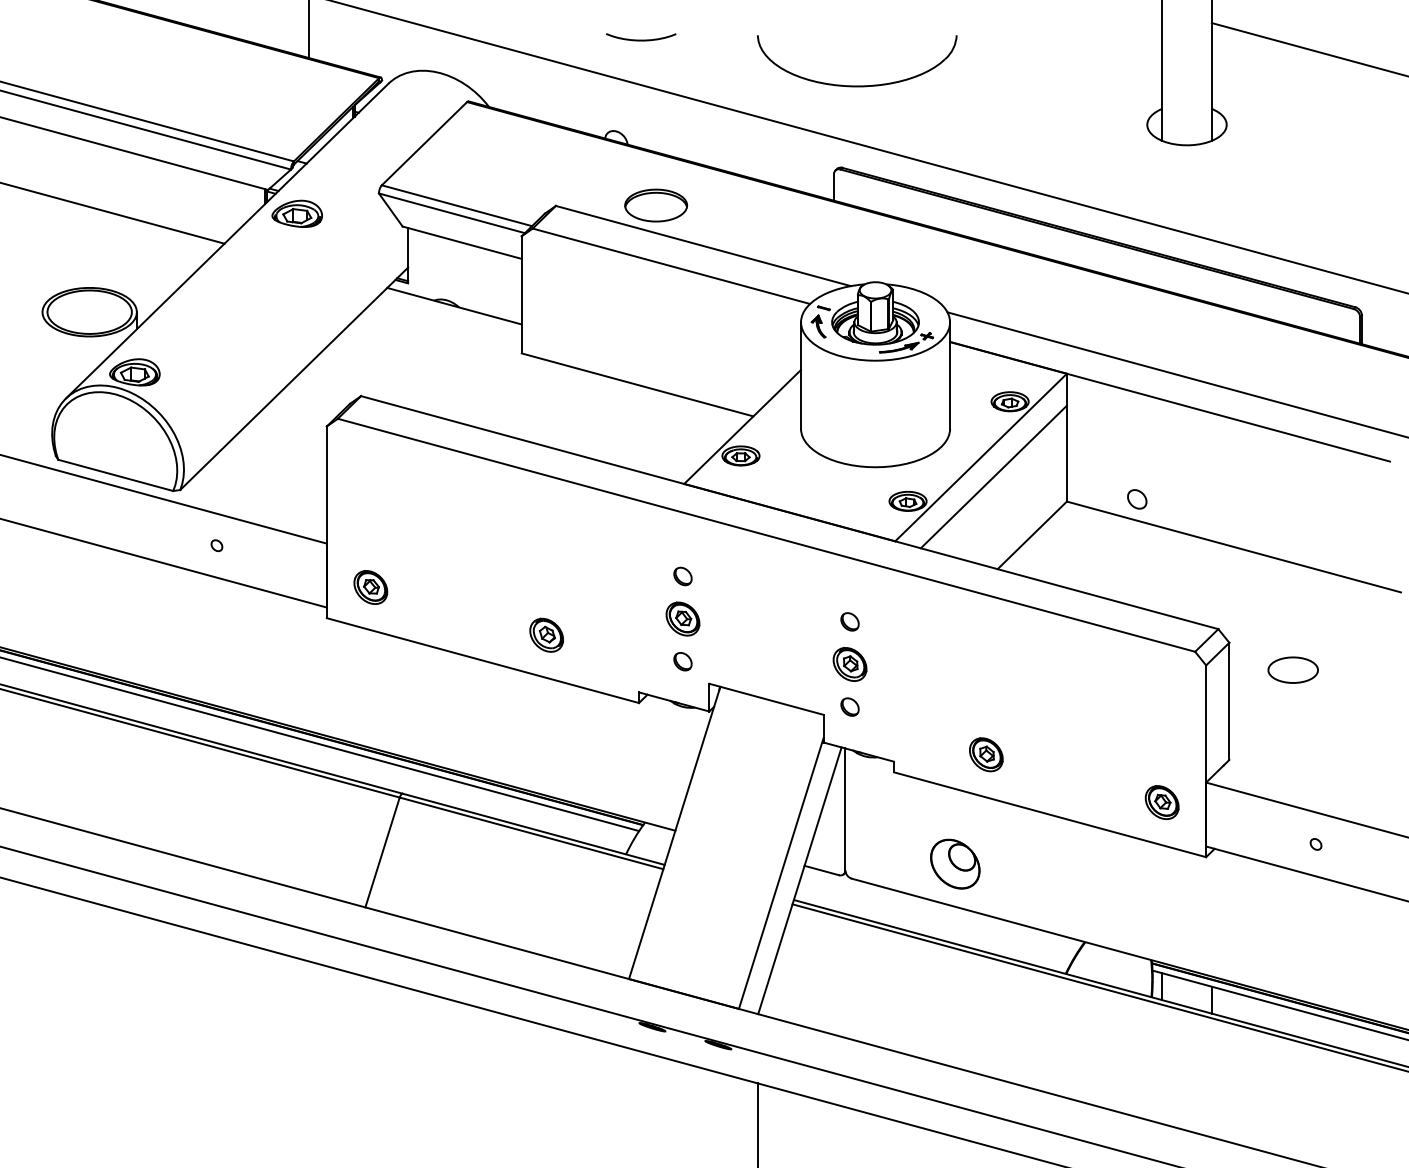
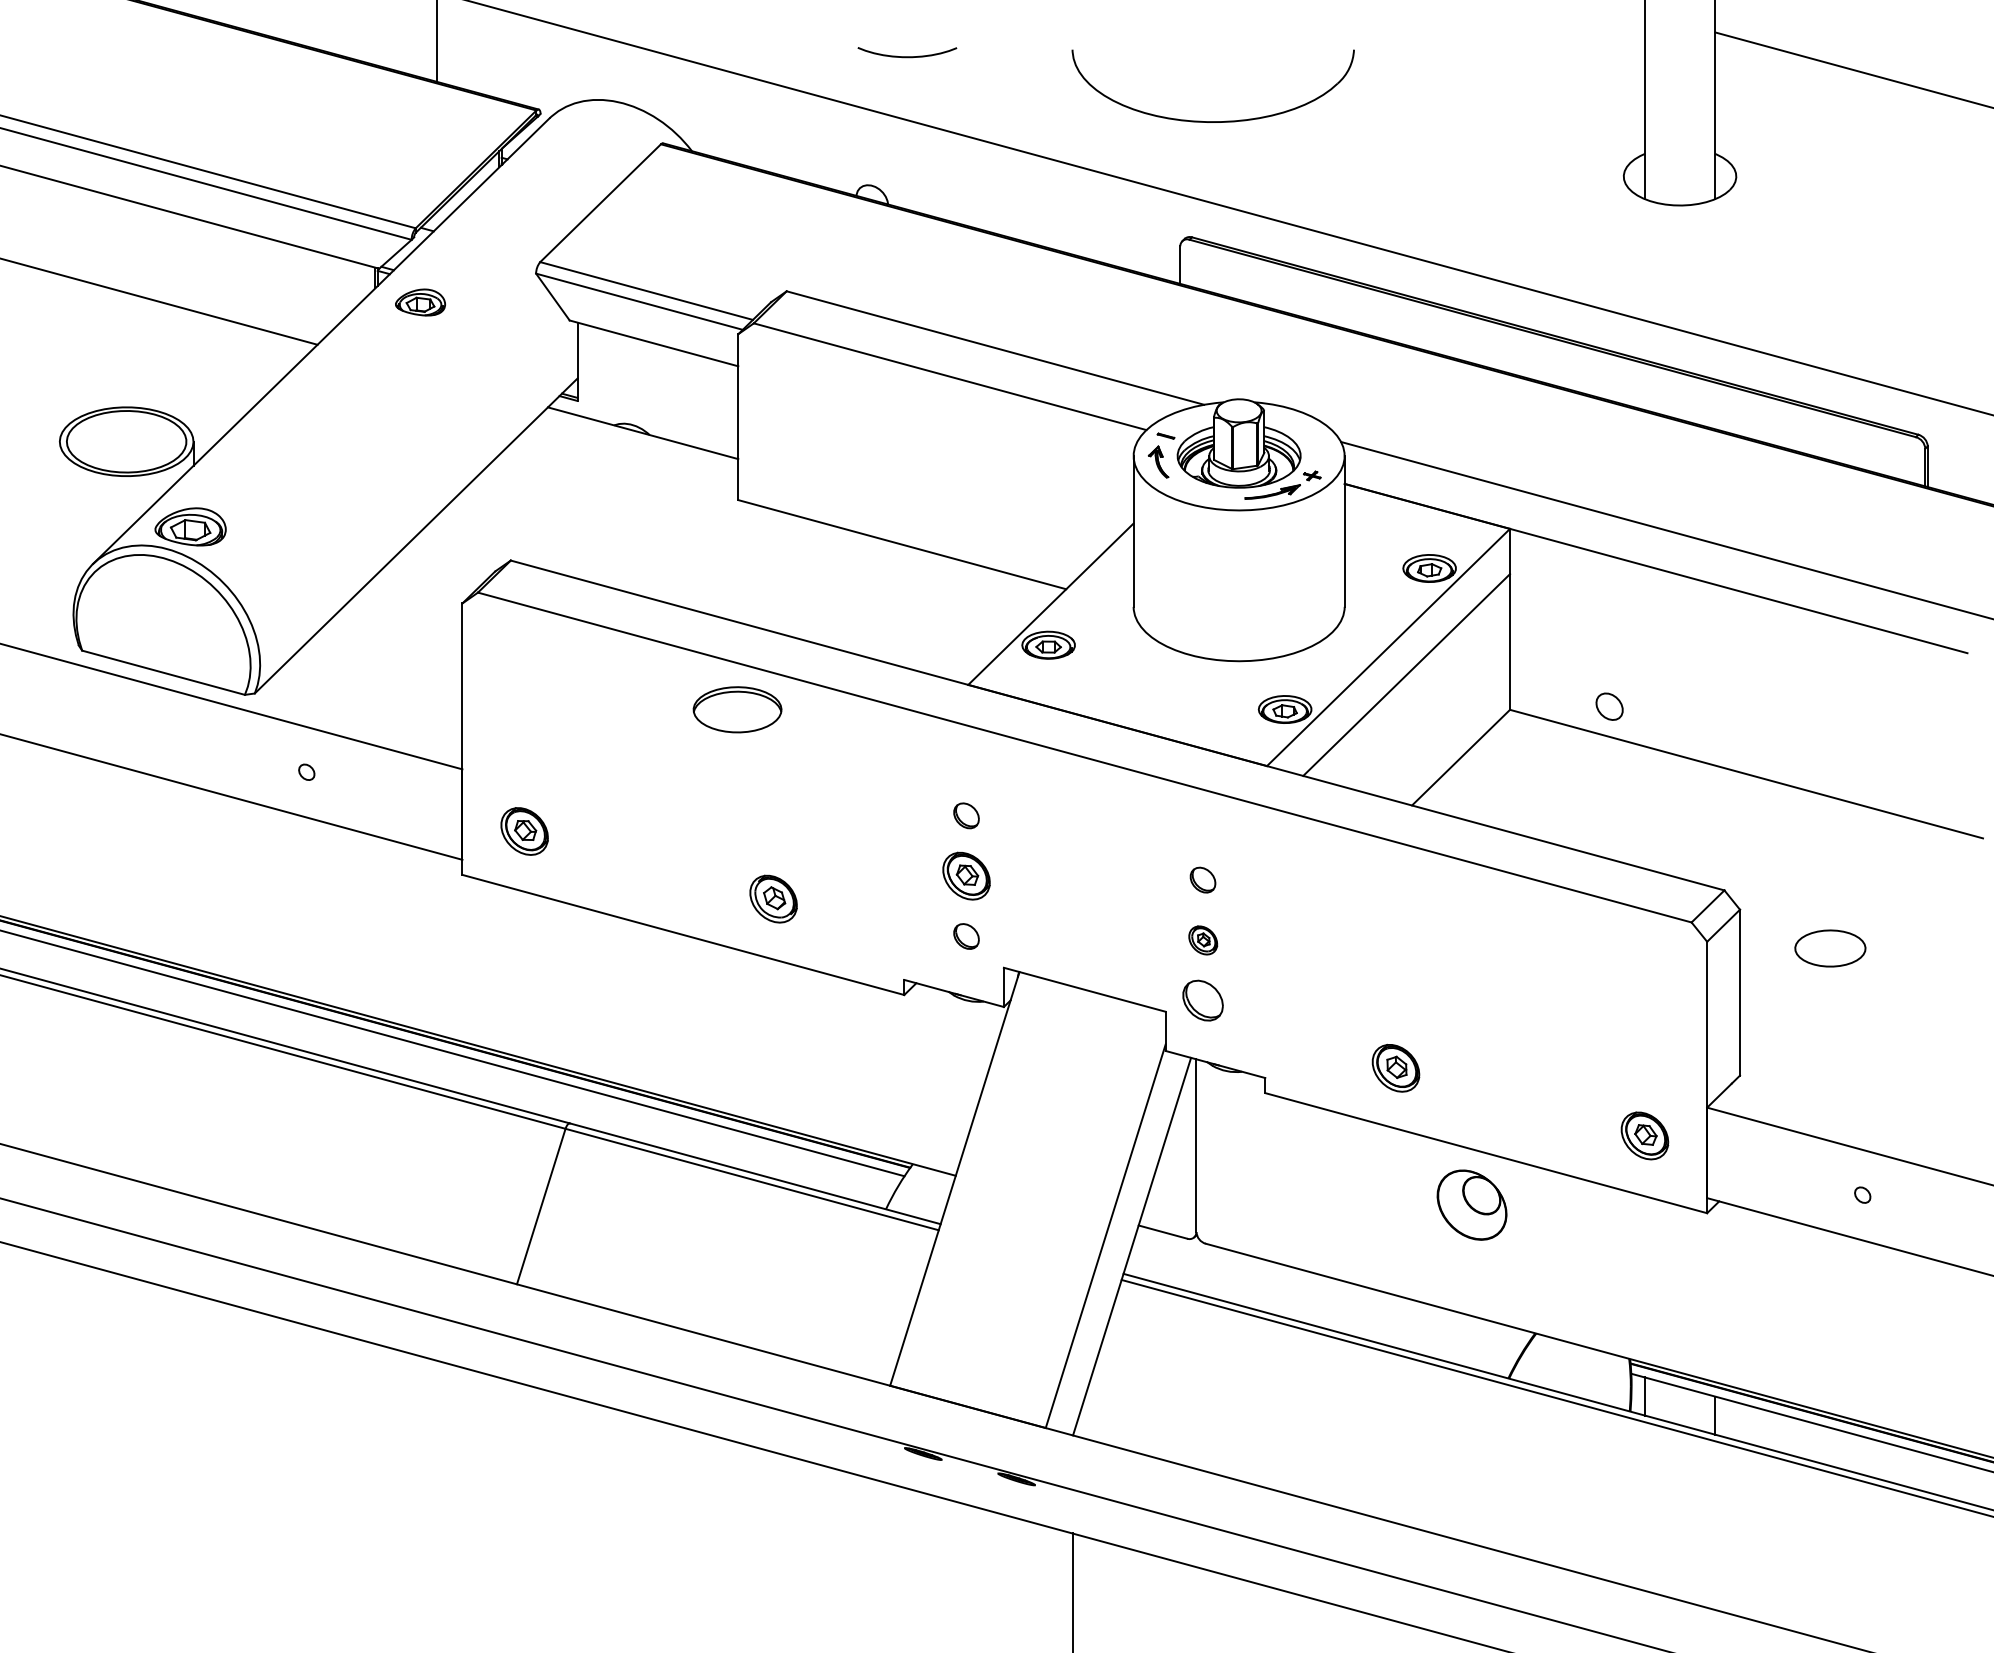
part: (656, 205) -> (737, 709), moved
part: (297, 213) -> (420, 302), size x0.7
part: (850, 664) -> (1203, 940), size x0.6
part: (849, 706) -> (1202, 1000), size x1.6
part: (954, 863) -> (1471, 1204), moved

